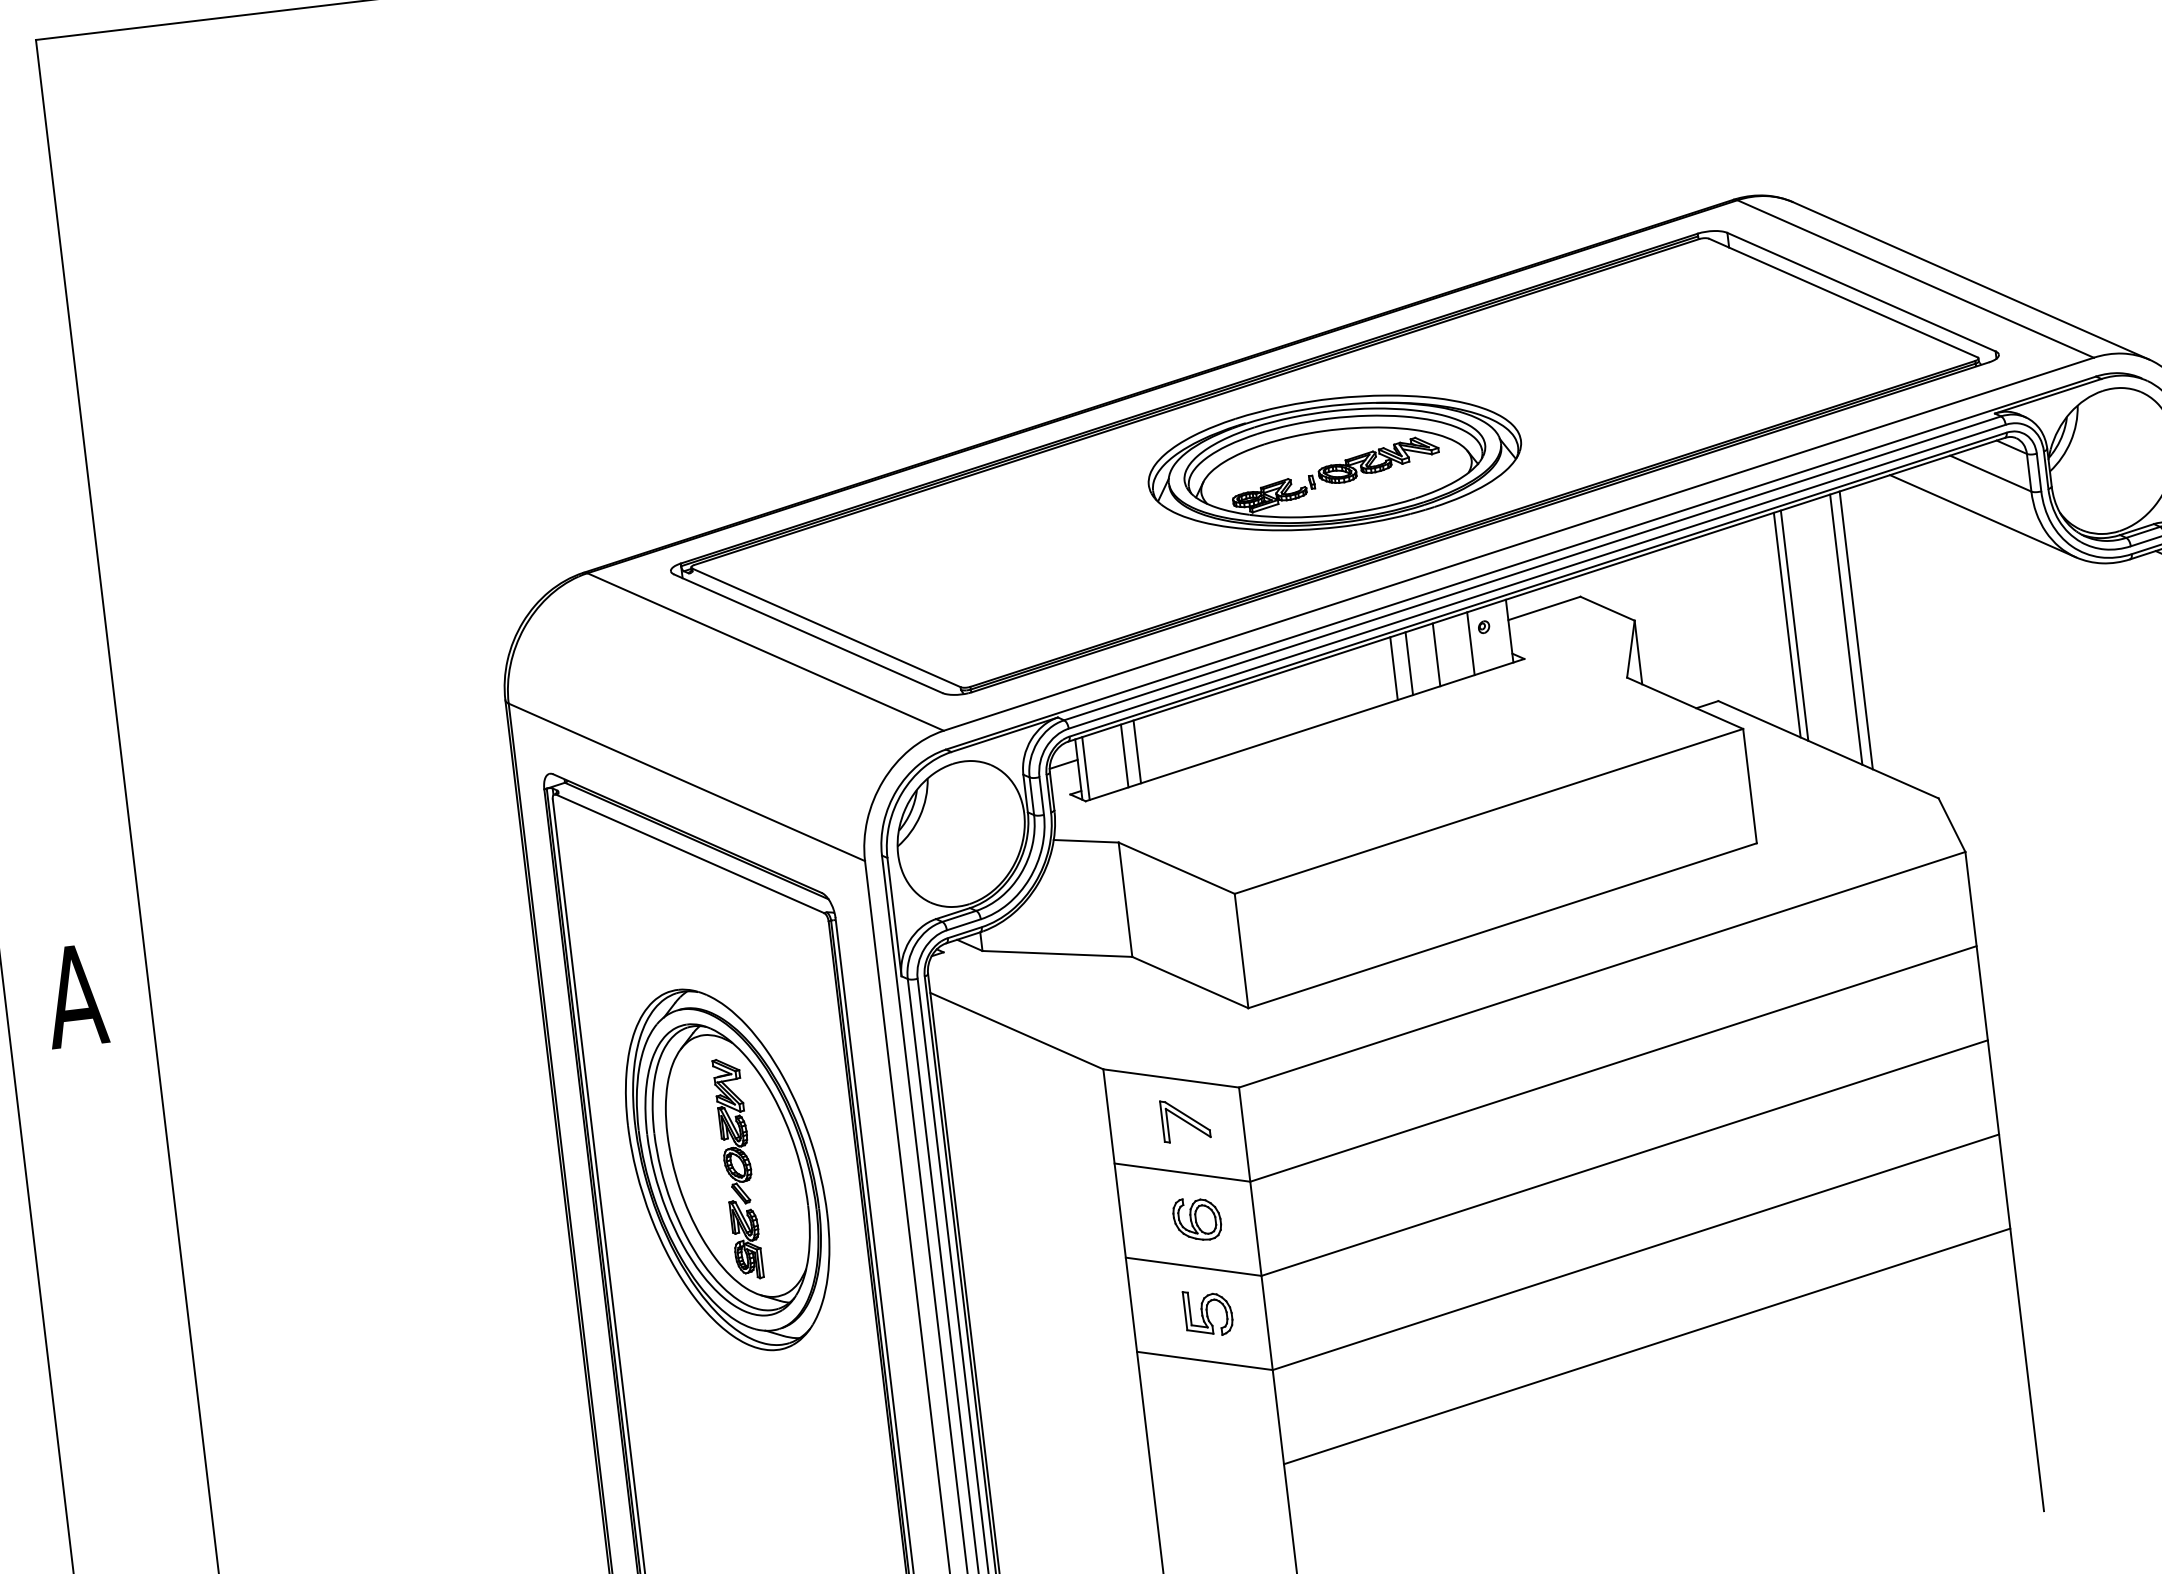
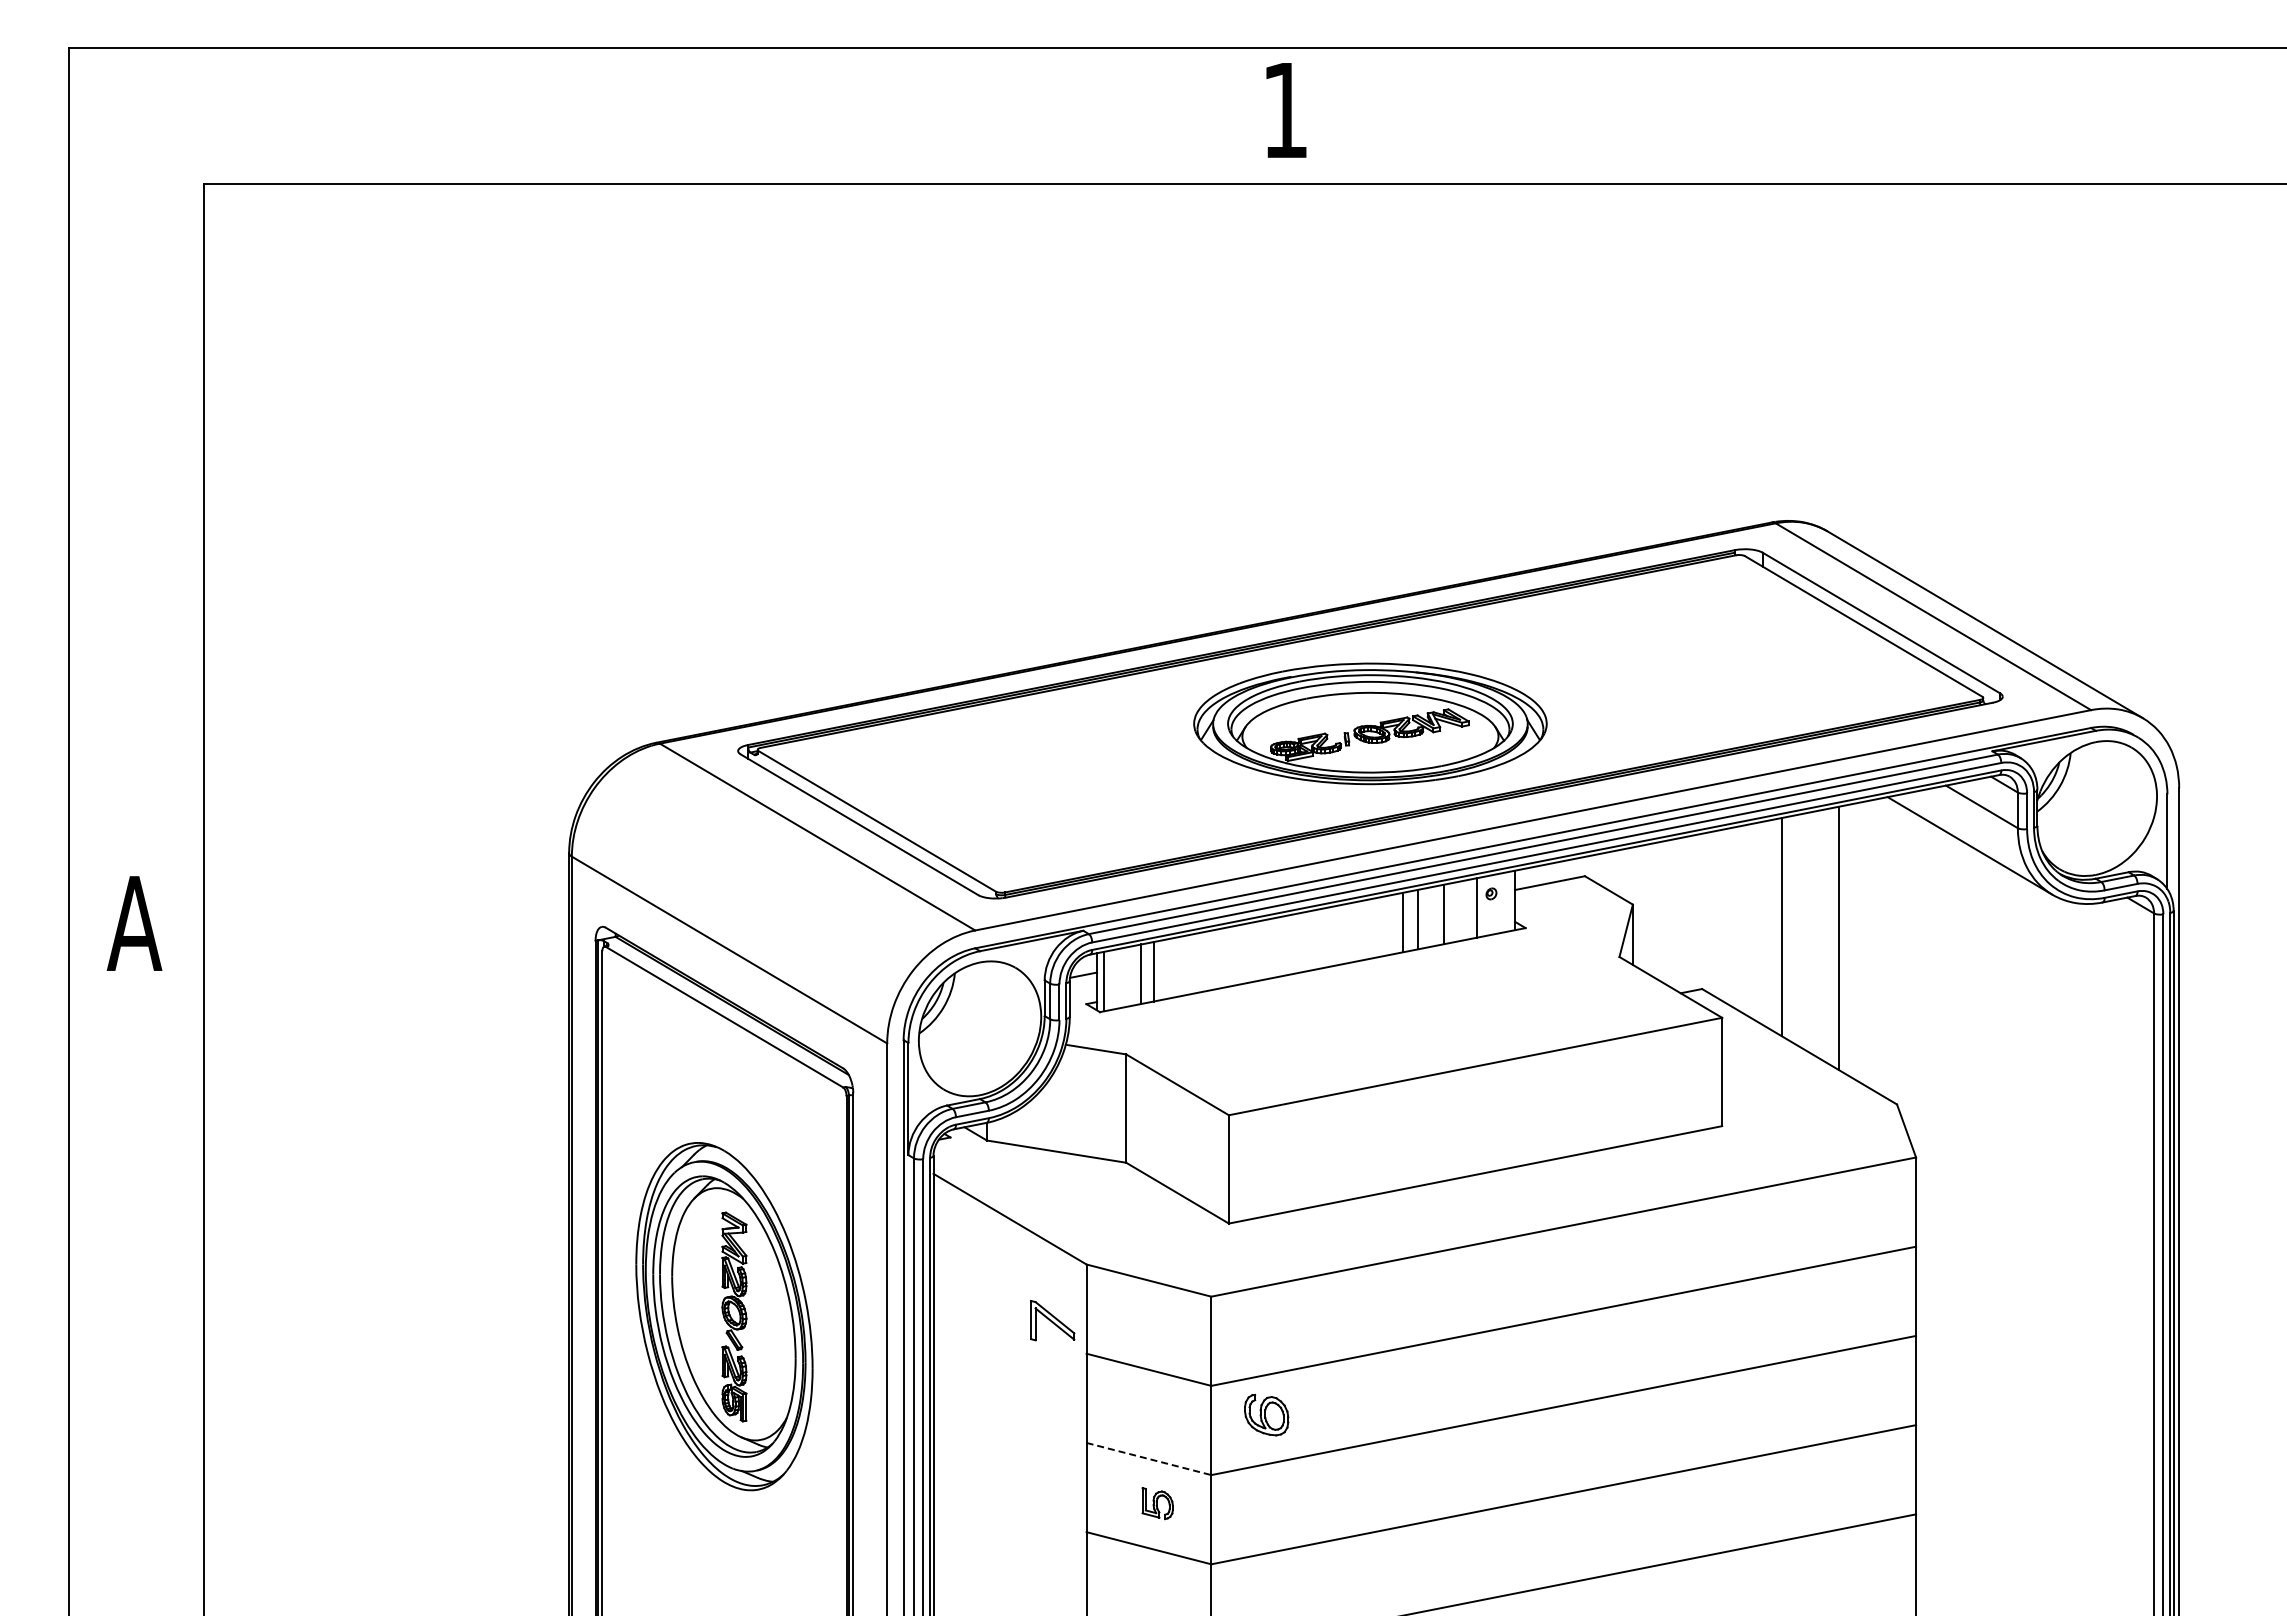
line: (1786, 624) -> (1774, 925), removed
line: (1846, 629) -> (1829, 936), removed
text: (75, 995) -> (134, 923), moved
part: (1185, 1119) -> (1052, 1320), moved
part: (1197, 1218) -> (1266, 1414), moved
line: (1194, 1267) -> (1149, 1459), solid -> dashed
part: (1208, 1312) -> (1157, 1503), size x0.7

